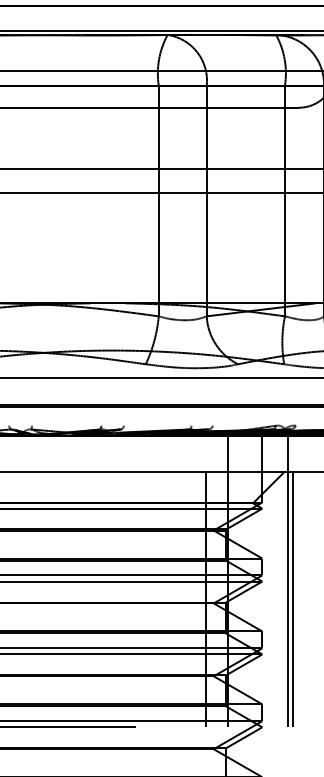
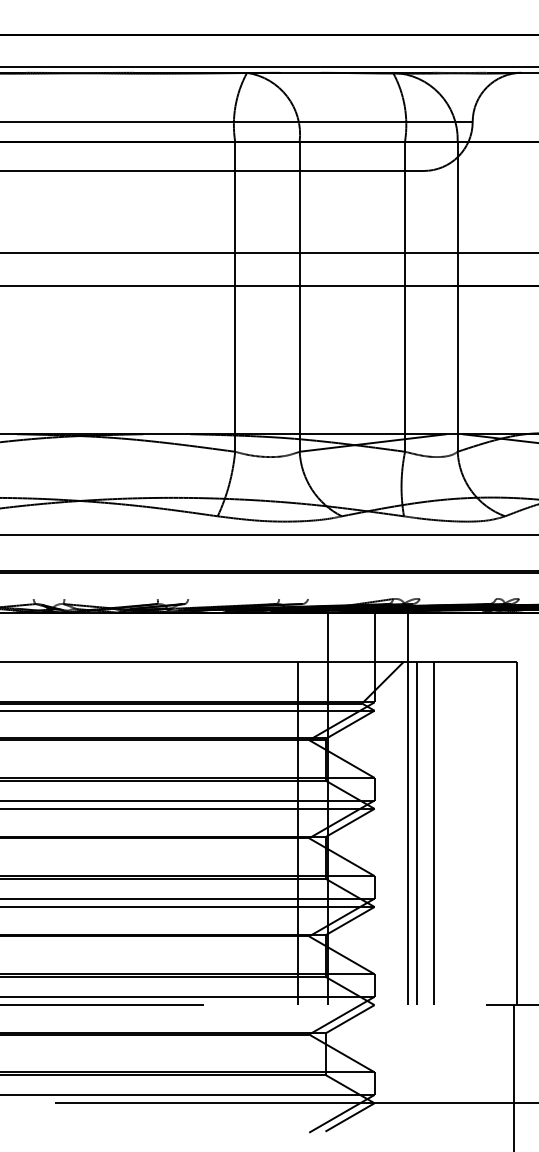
line: (306, 599) -> (434, 833), added

